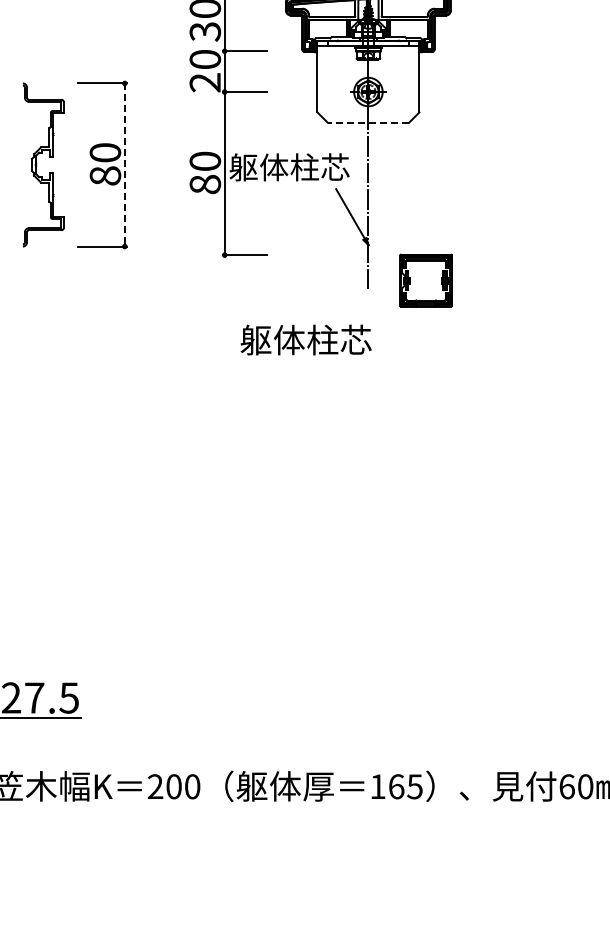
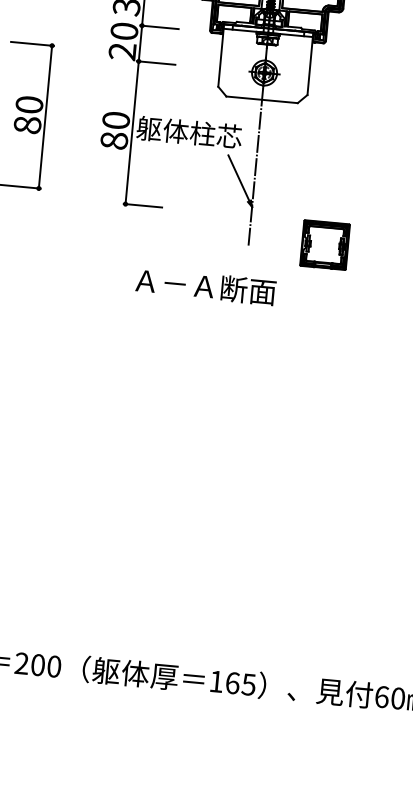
line: (368, 122) -> (262, 99), dashed -> solid
line: (124, 165) -> (45, 117), dashed -> solid
part: (425, 280) -> (324, 244), moved
text: (322, 339) -> (204, 285), 躯体柱芯 -> Ａ－Ａ断面

